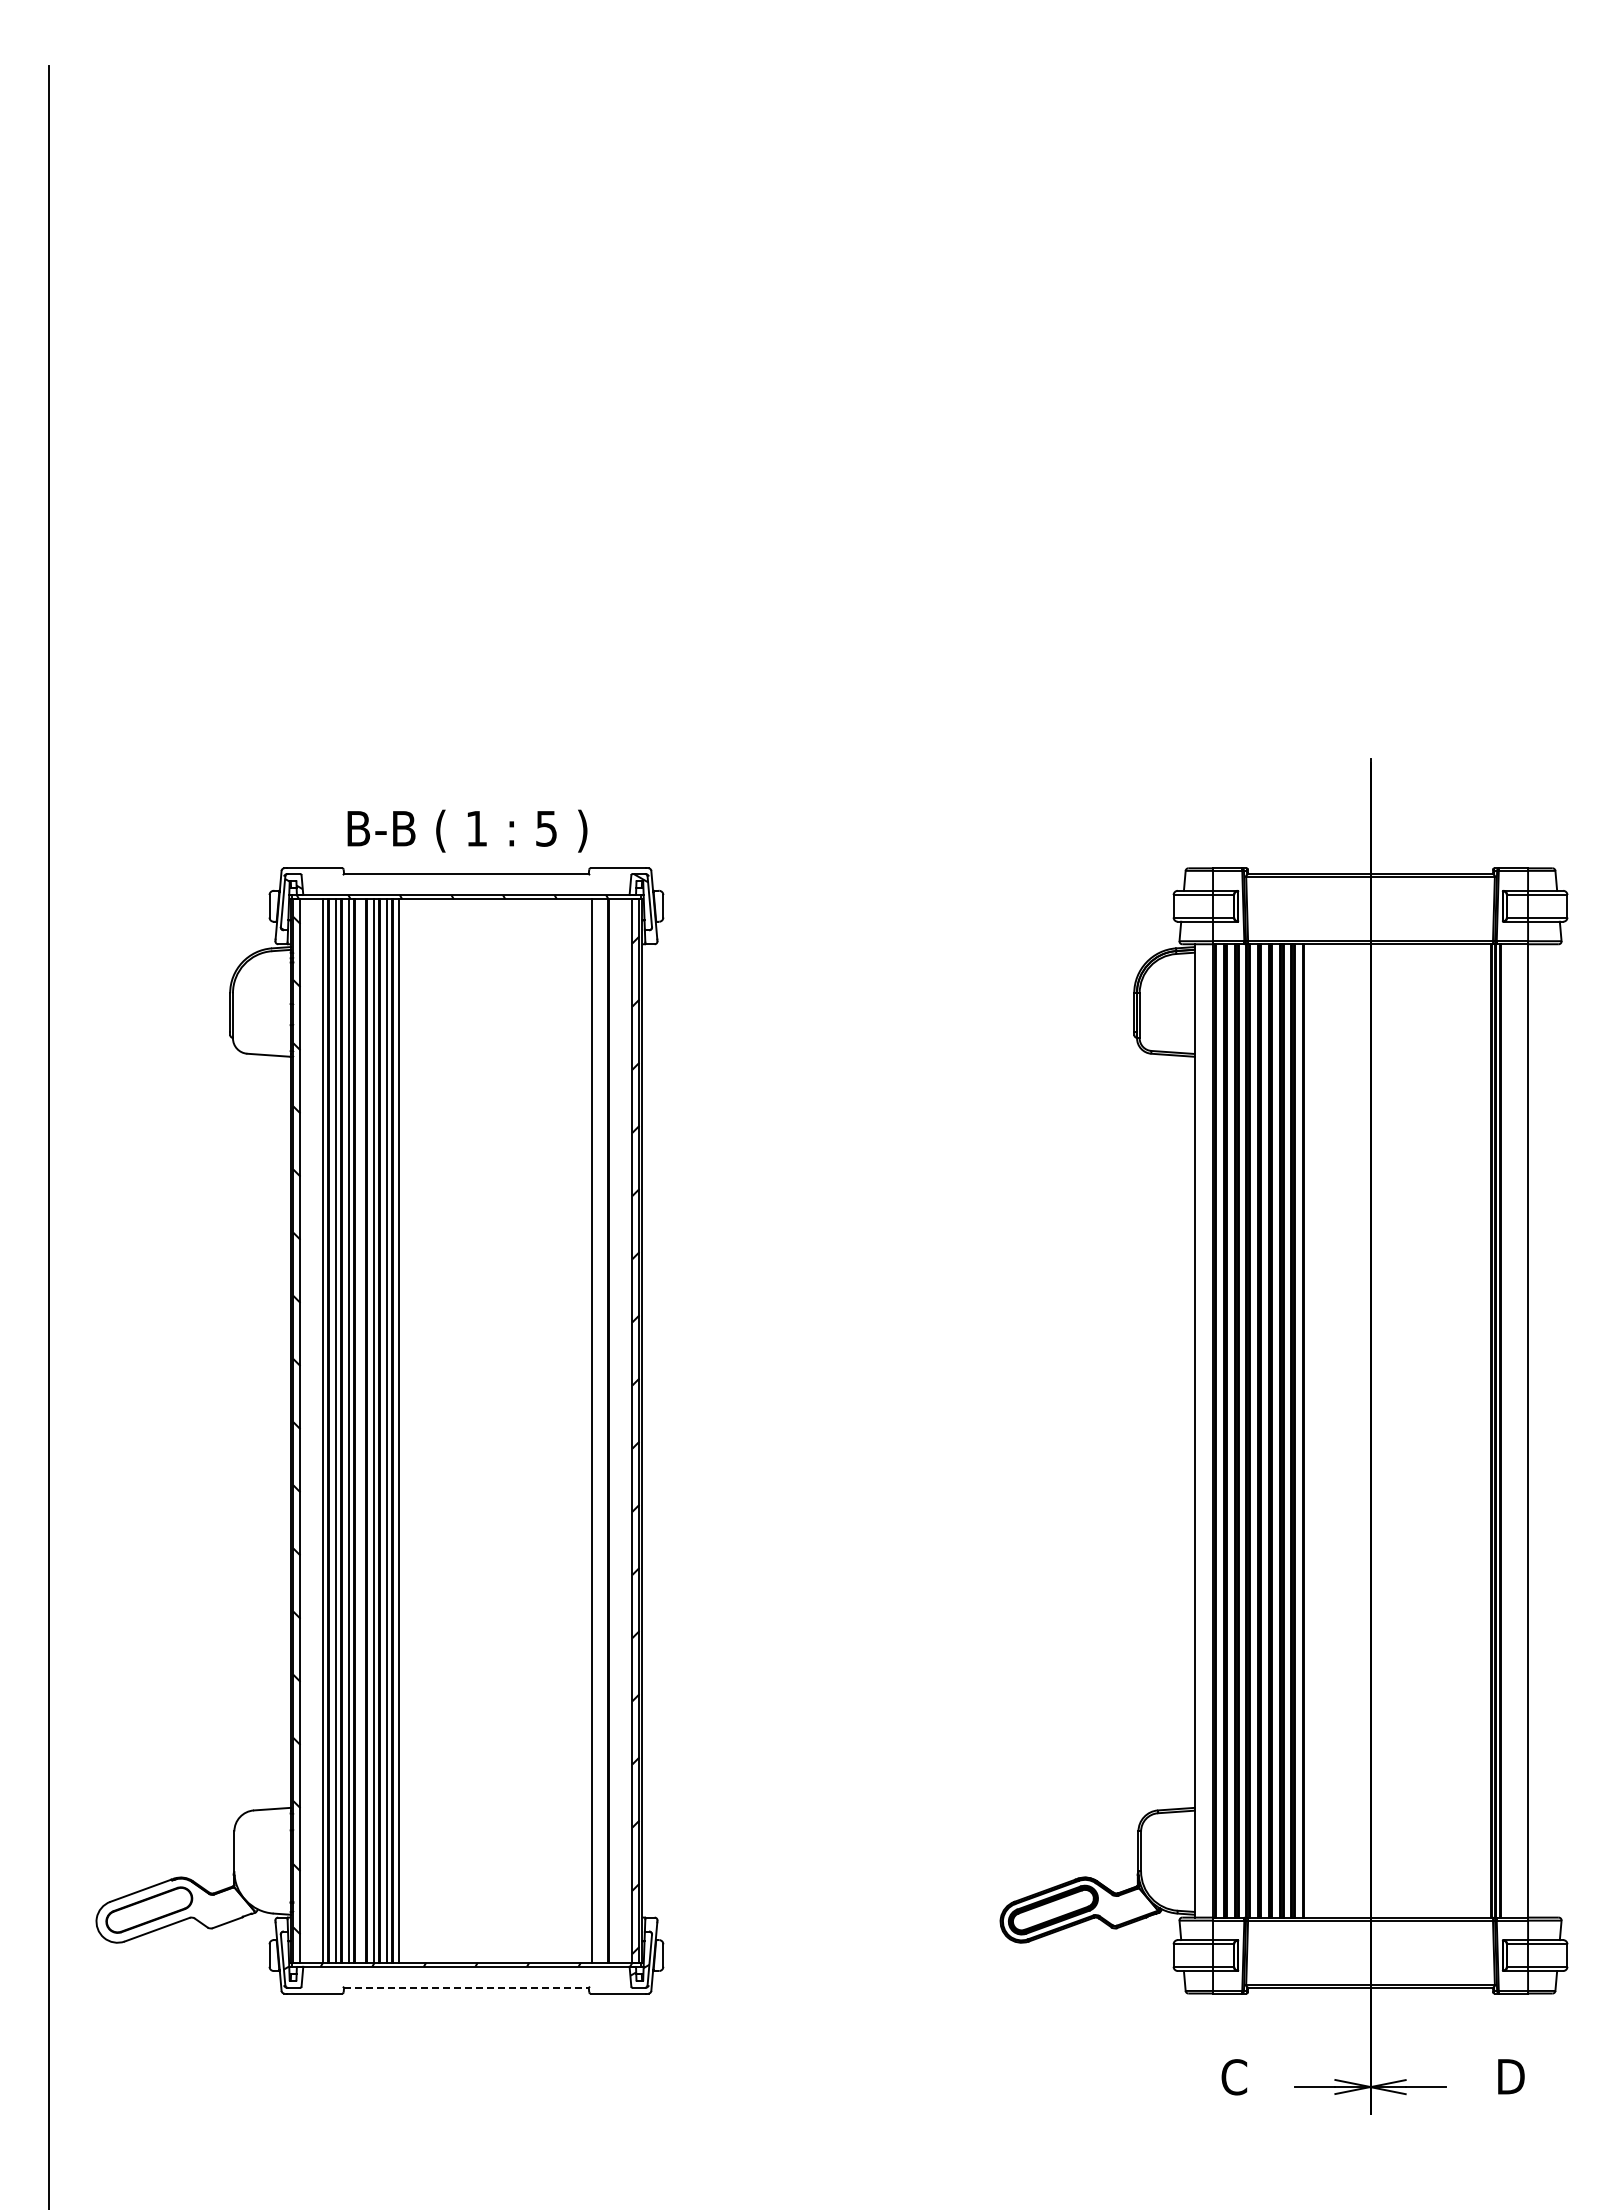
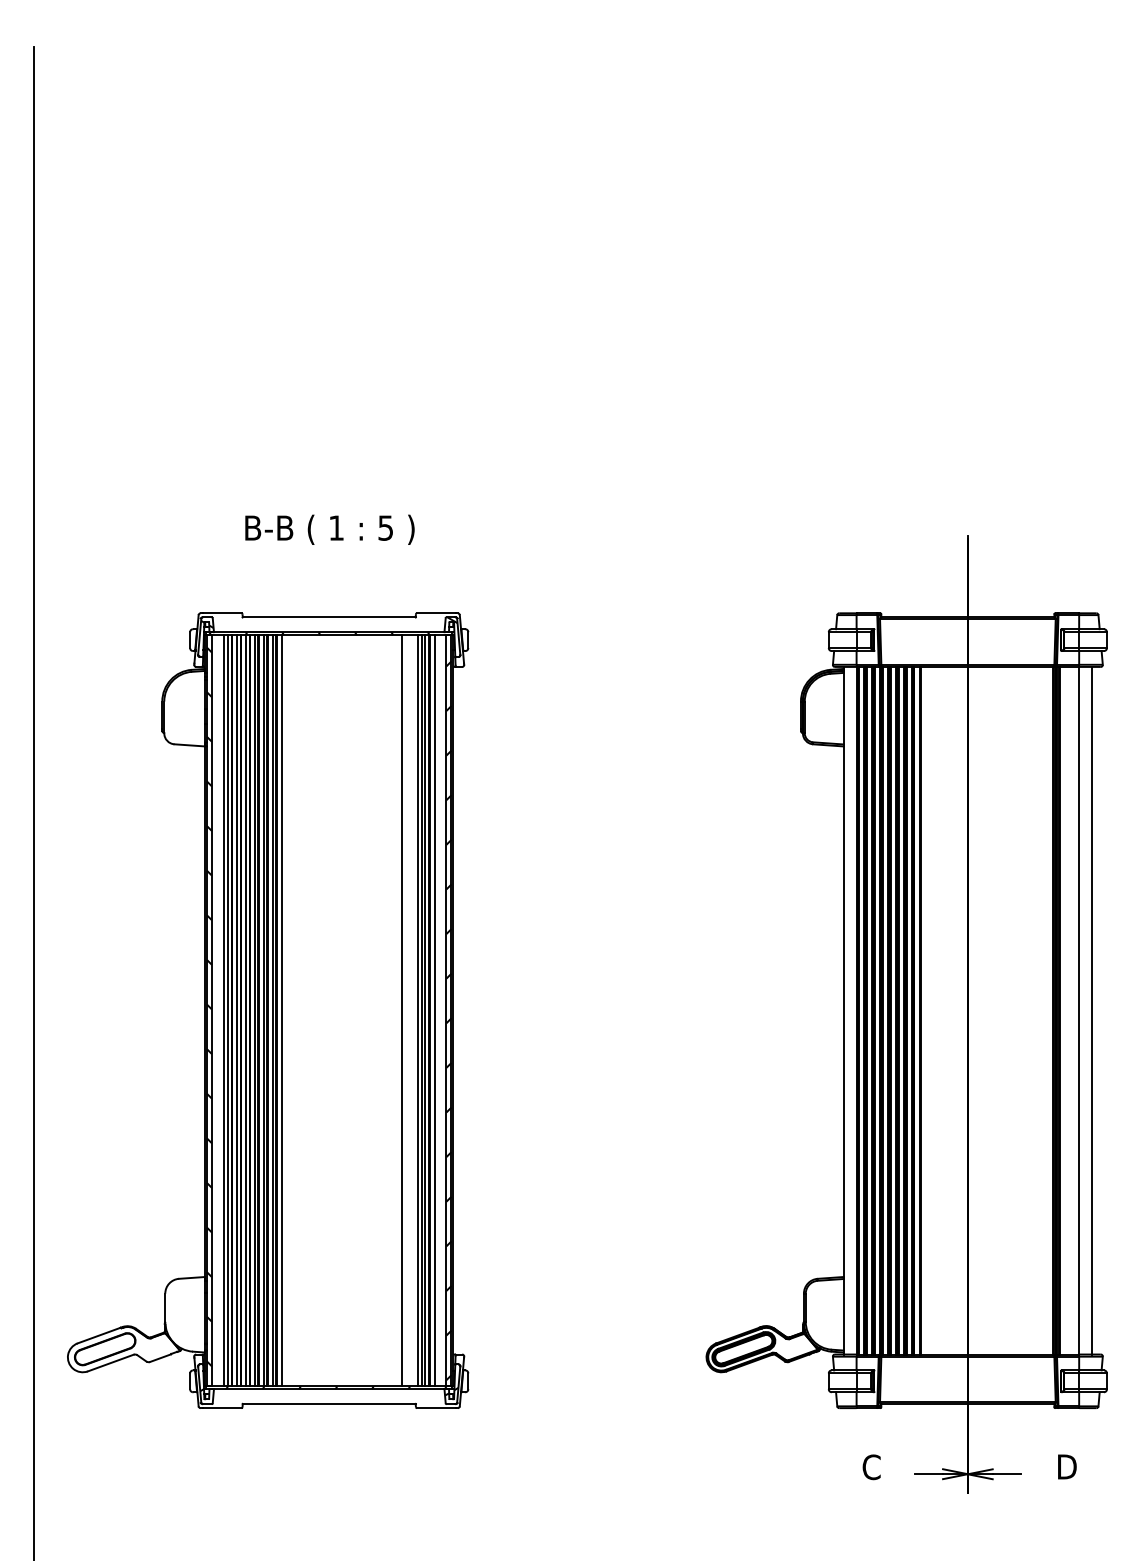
text: (467, 830) -> (329, 529), moved
line: (316, 1430) -> (223, 1010), added
line: (361, 1430) -> (255, 1010), added
line: (569, 1430) -> (402, 1010), added
line: (597, 1430) -> (421, 1010), added
line: (602, 1430) -> (425, 1010), added
line: (616, 1430) -> (435, 1010), added
line: (1546, 1430) -> (1092, 1010), added
line: (466, 1987) -> (329, 1403), dashed -> solid

